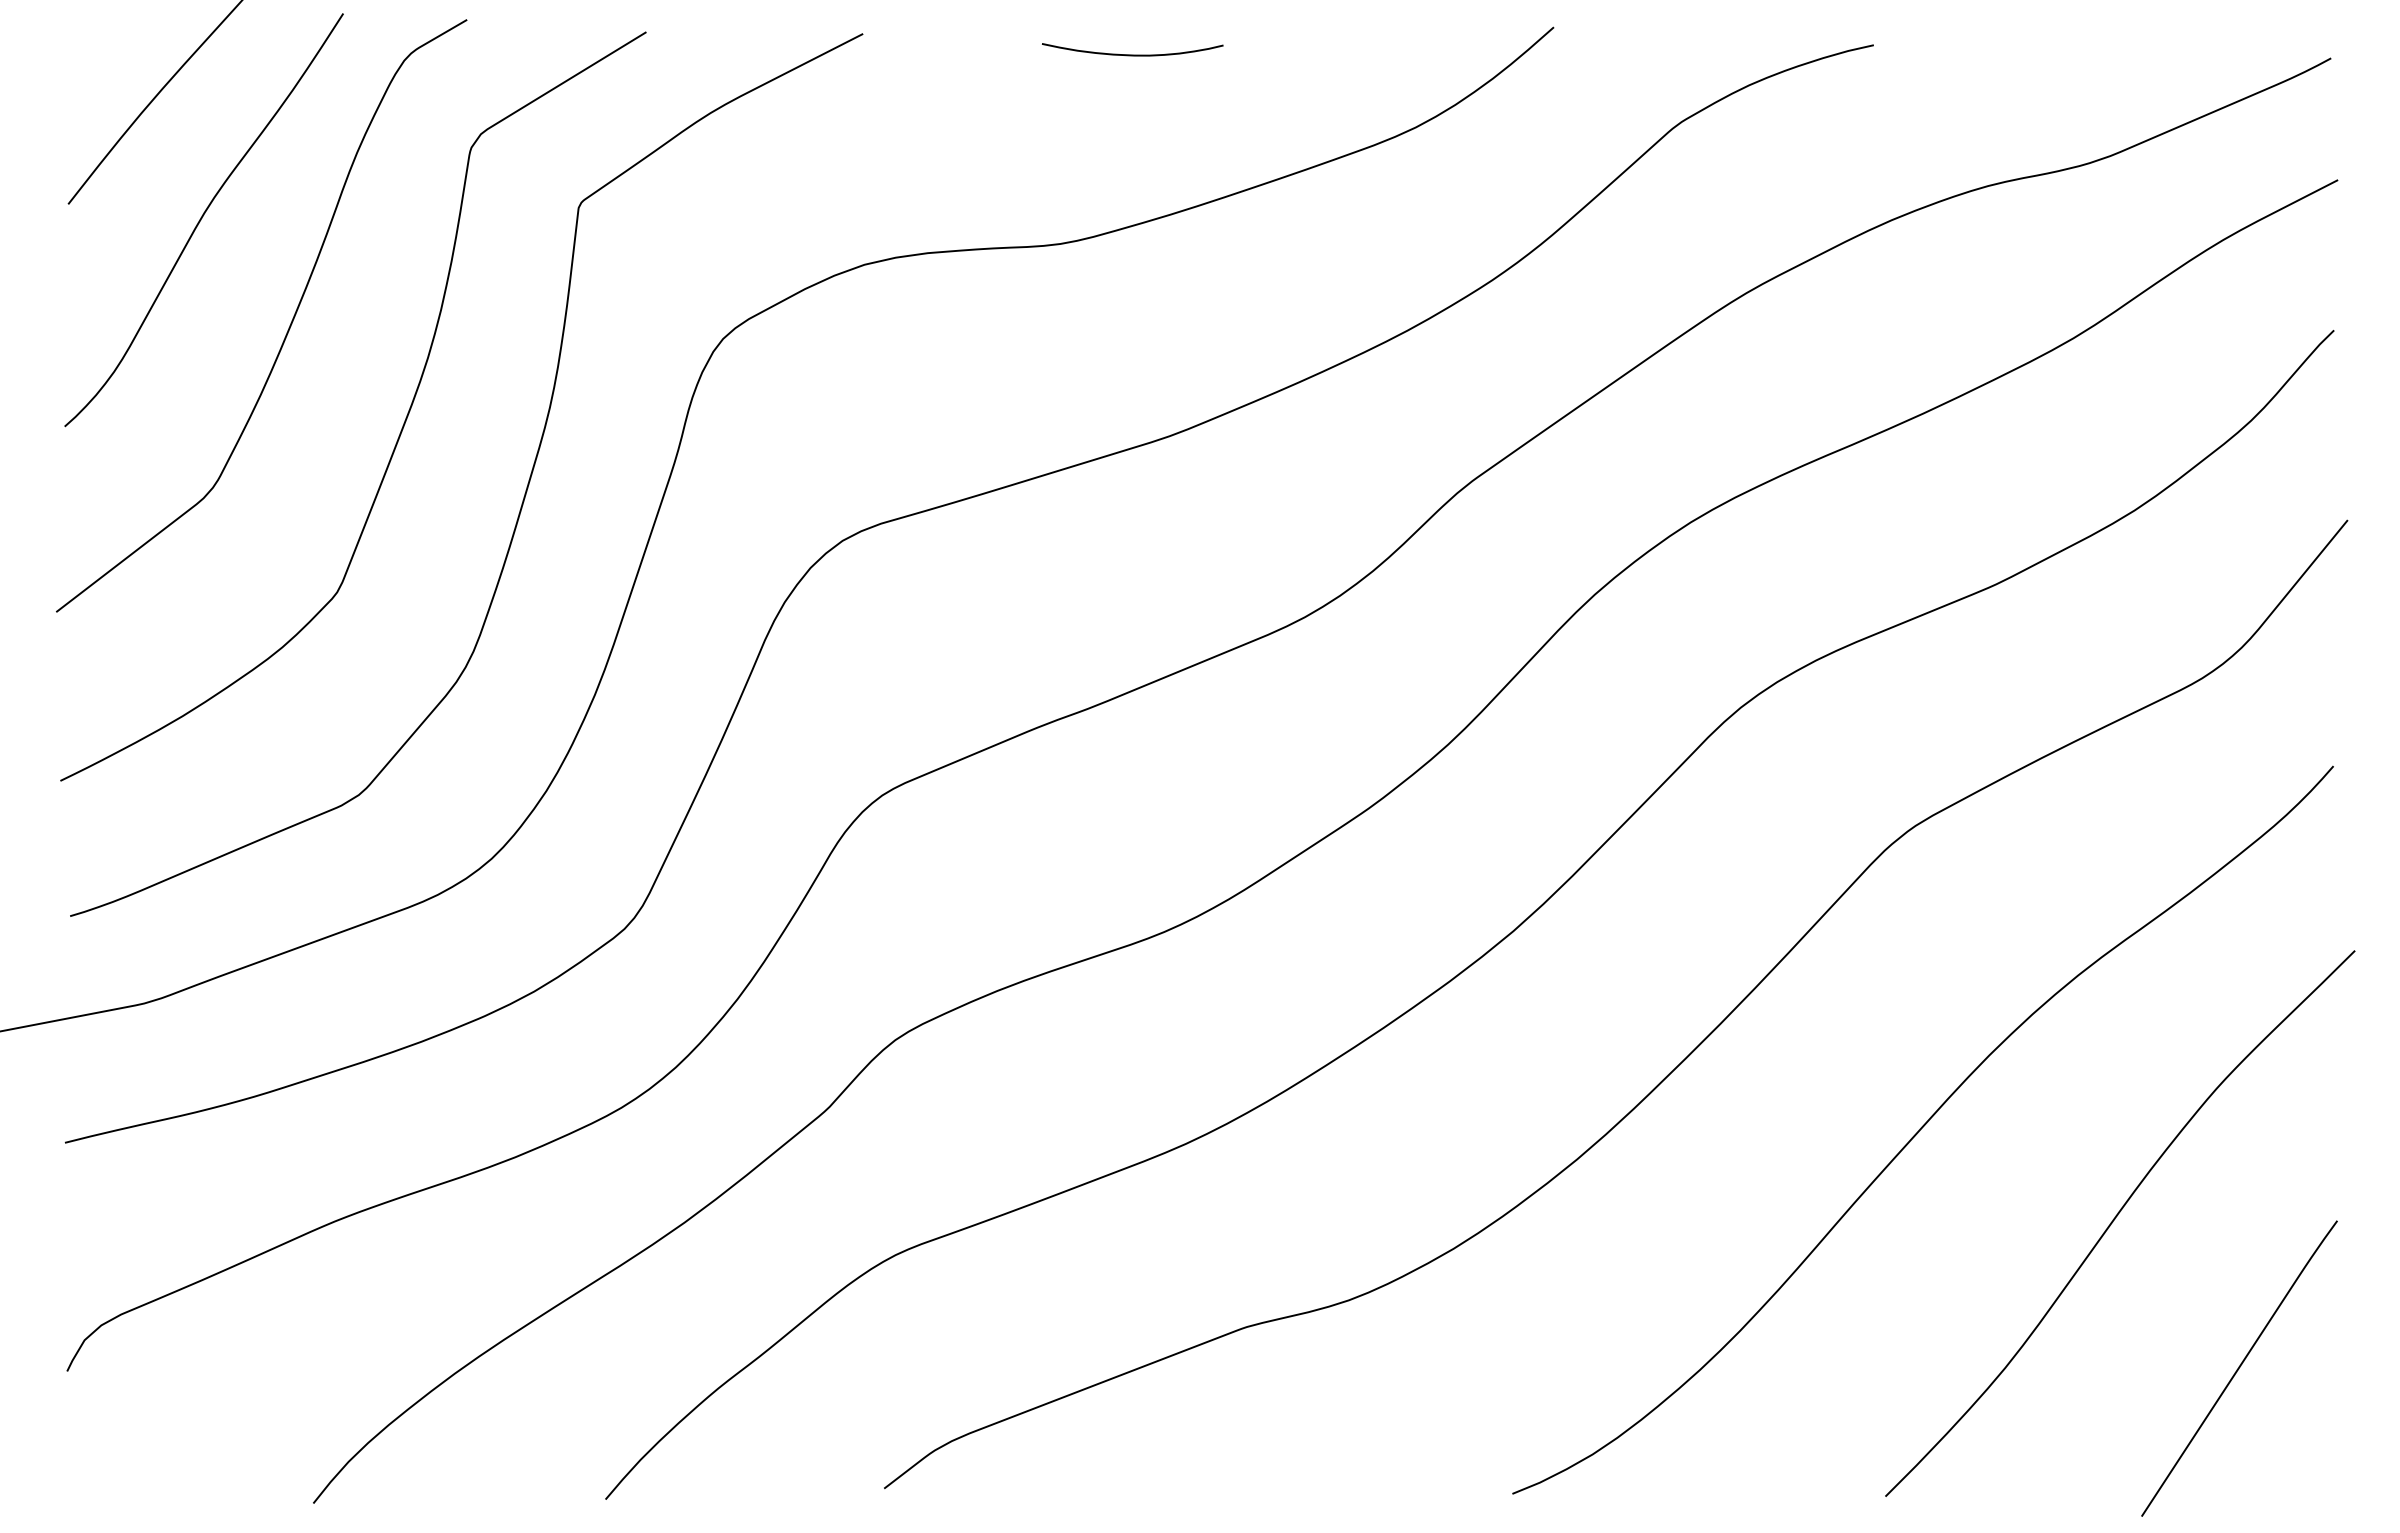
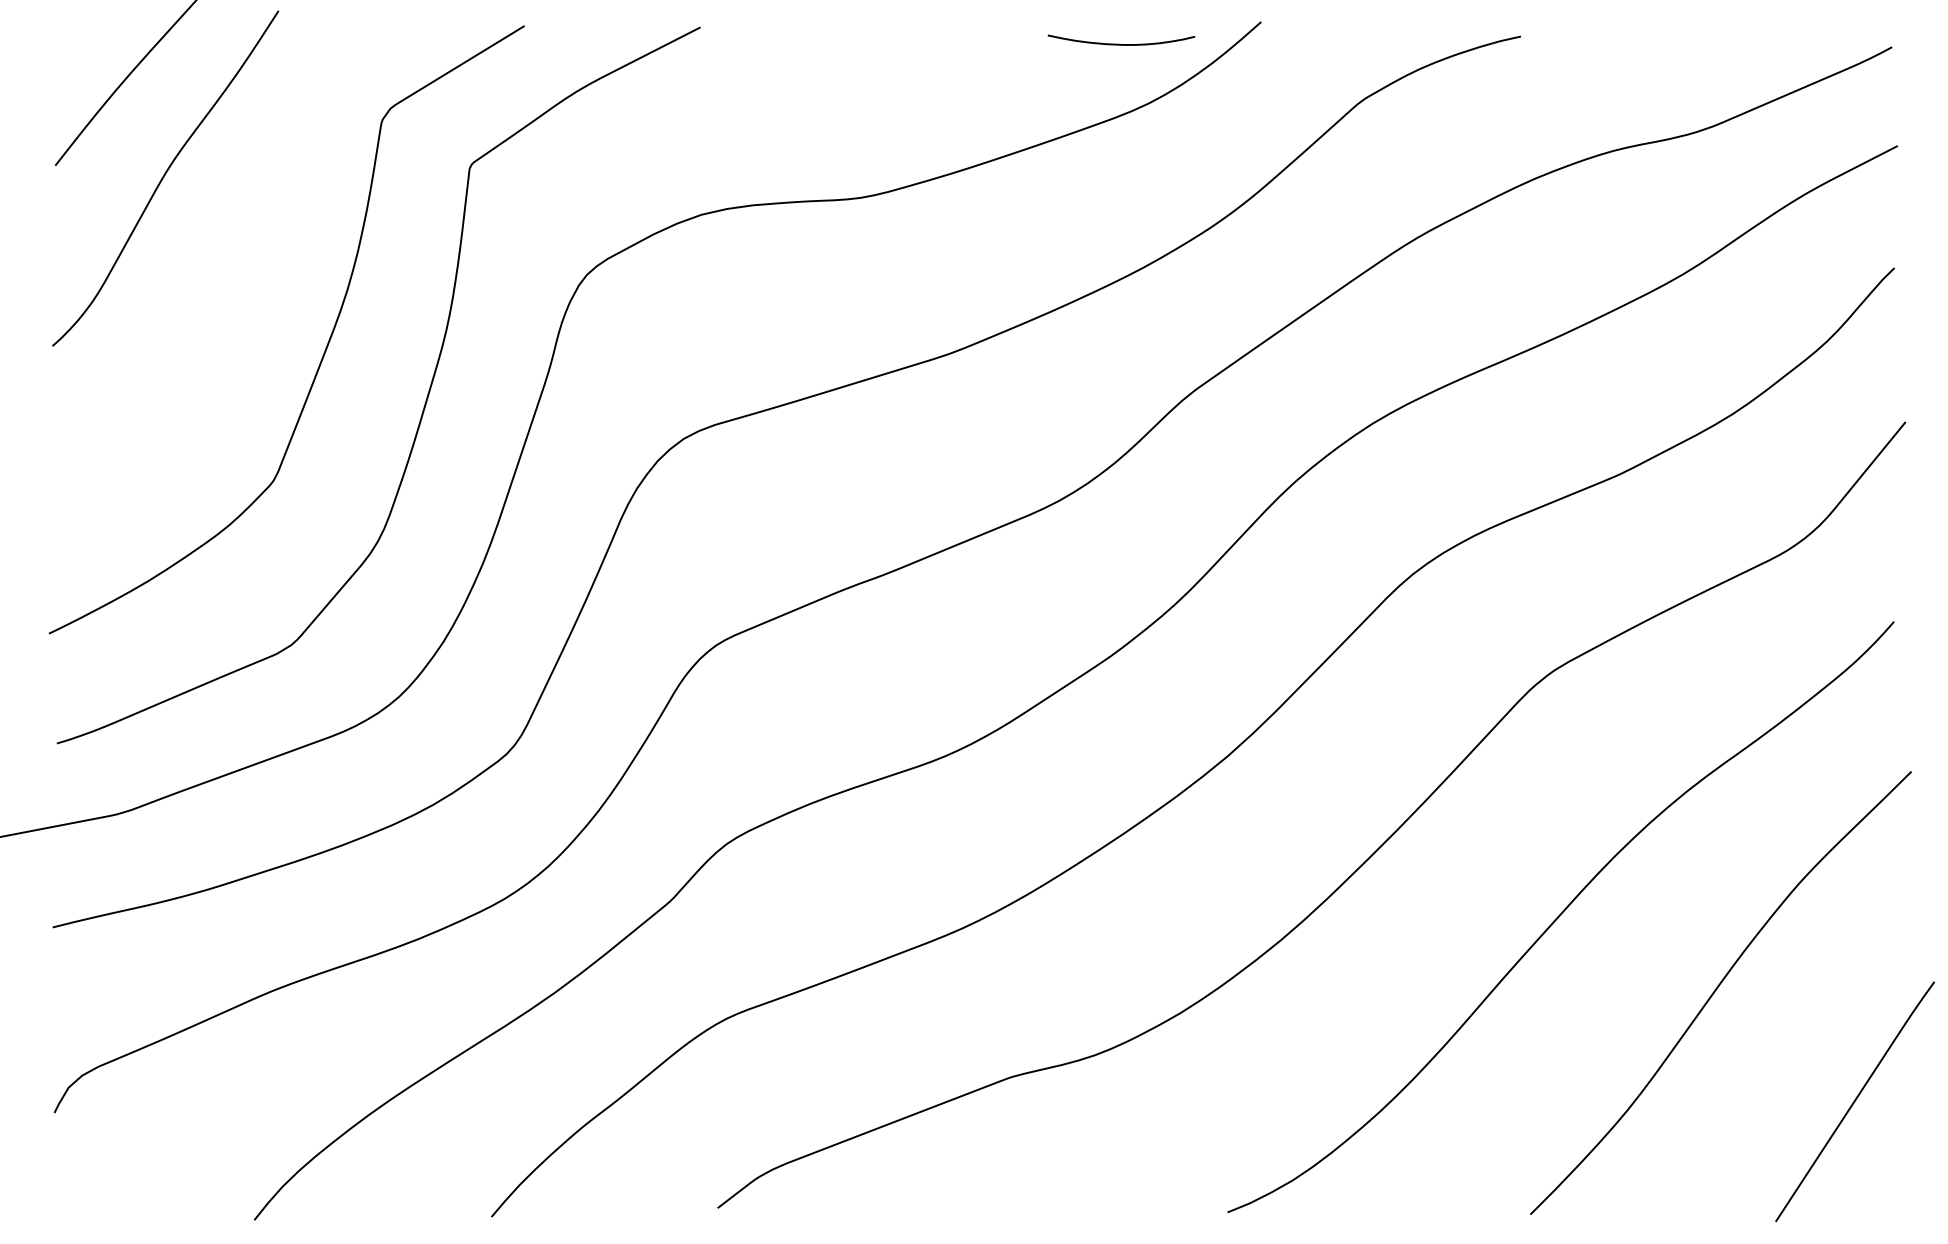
curve: (1132, 54) -> (1121, 44), moved
curve: (288, 327) -> (234, 265), removed
curve: (2239, 1368) -> (1855, 1101), moved

